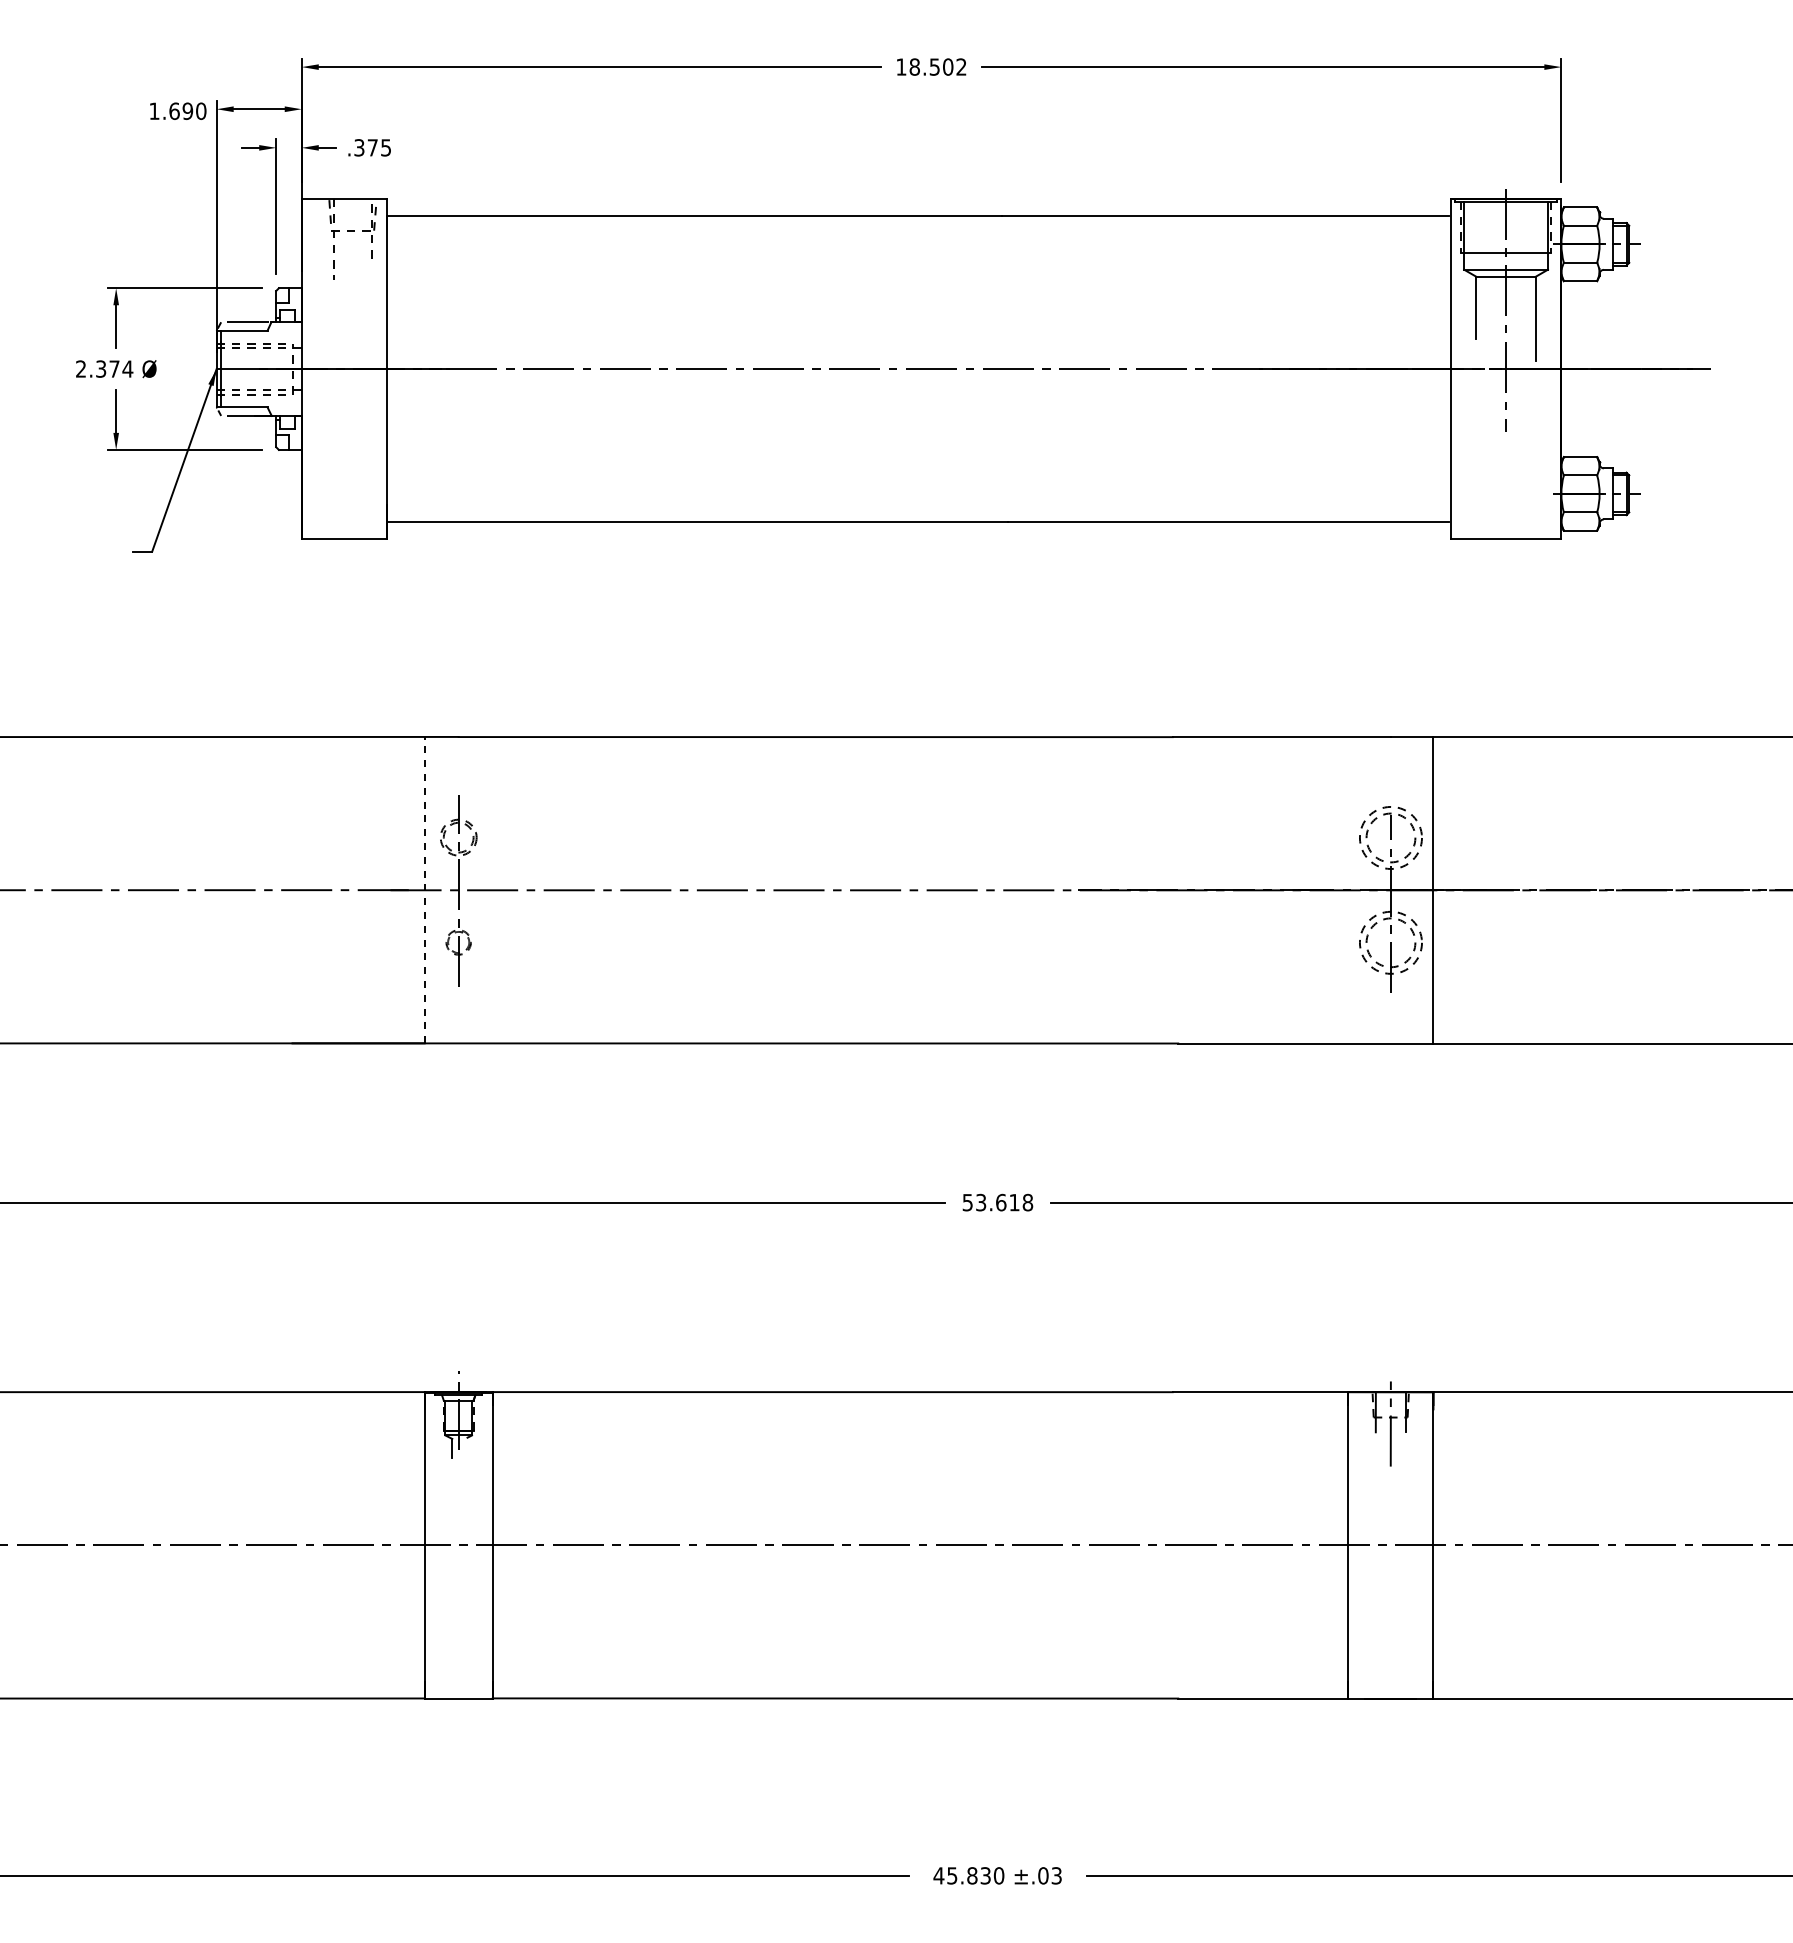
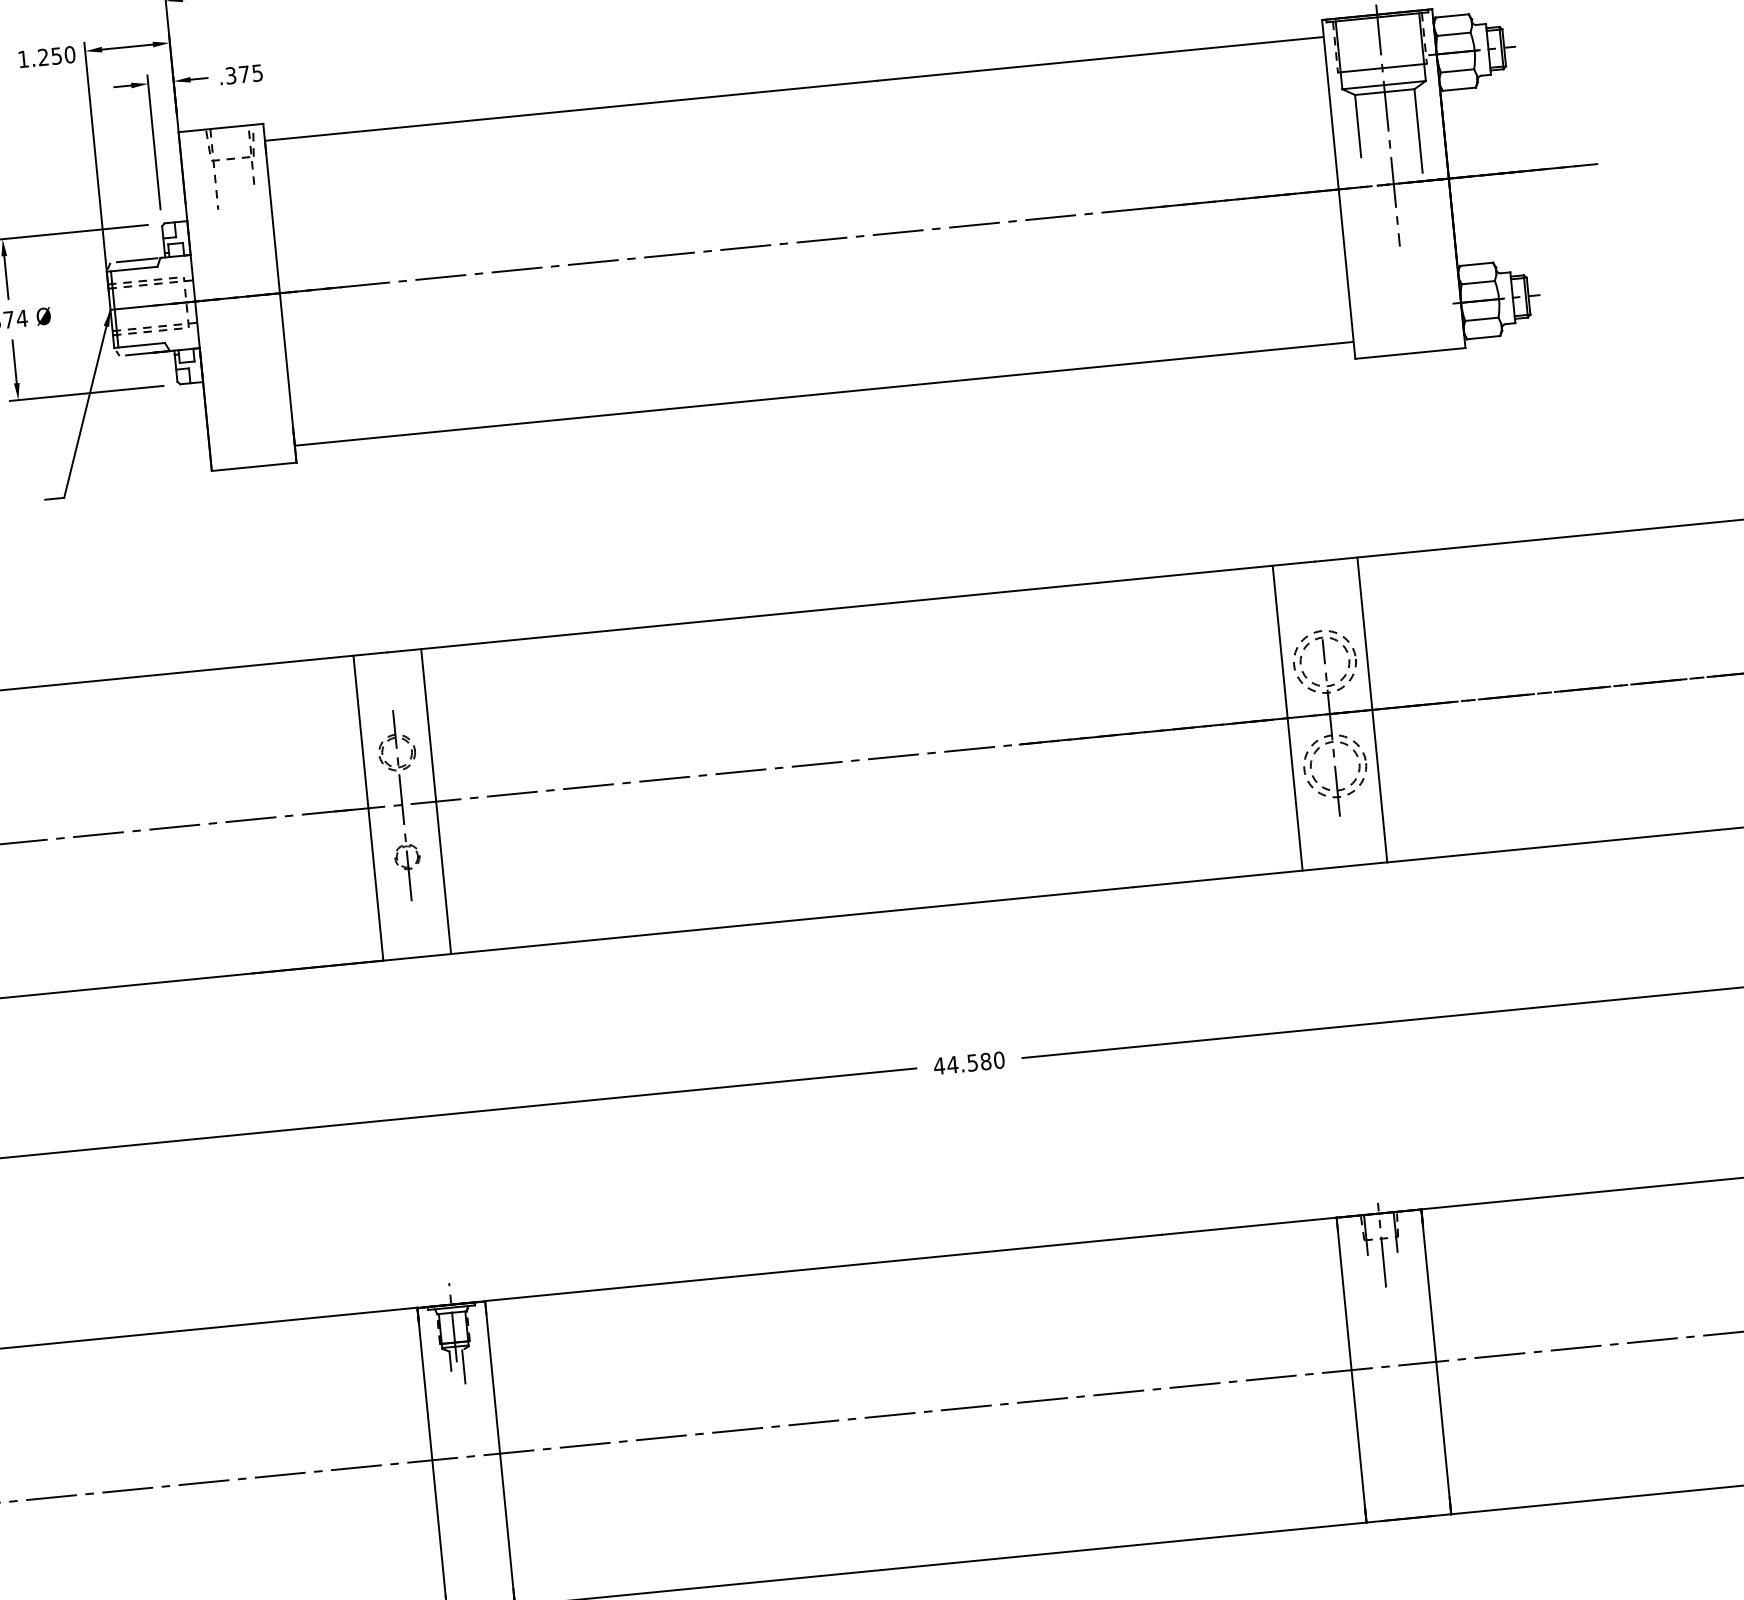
text: (181, 110) -> (50, 55), 1.690 -> 1.250
line: (424, 889) -> (368, 807), dashed -> solid
line: (492, 890) -> (435, 801), added
line: (1348, 890) -> (1287, 718), added
text: (997, 1202) -> (968, 1063), 53.618 -> 44.580
line: (465, 1455) -> (464, 1366), added

